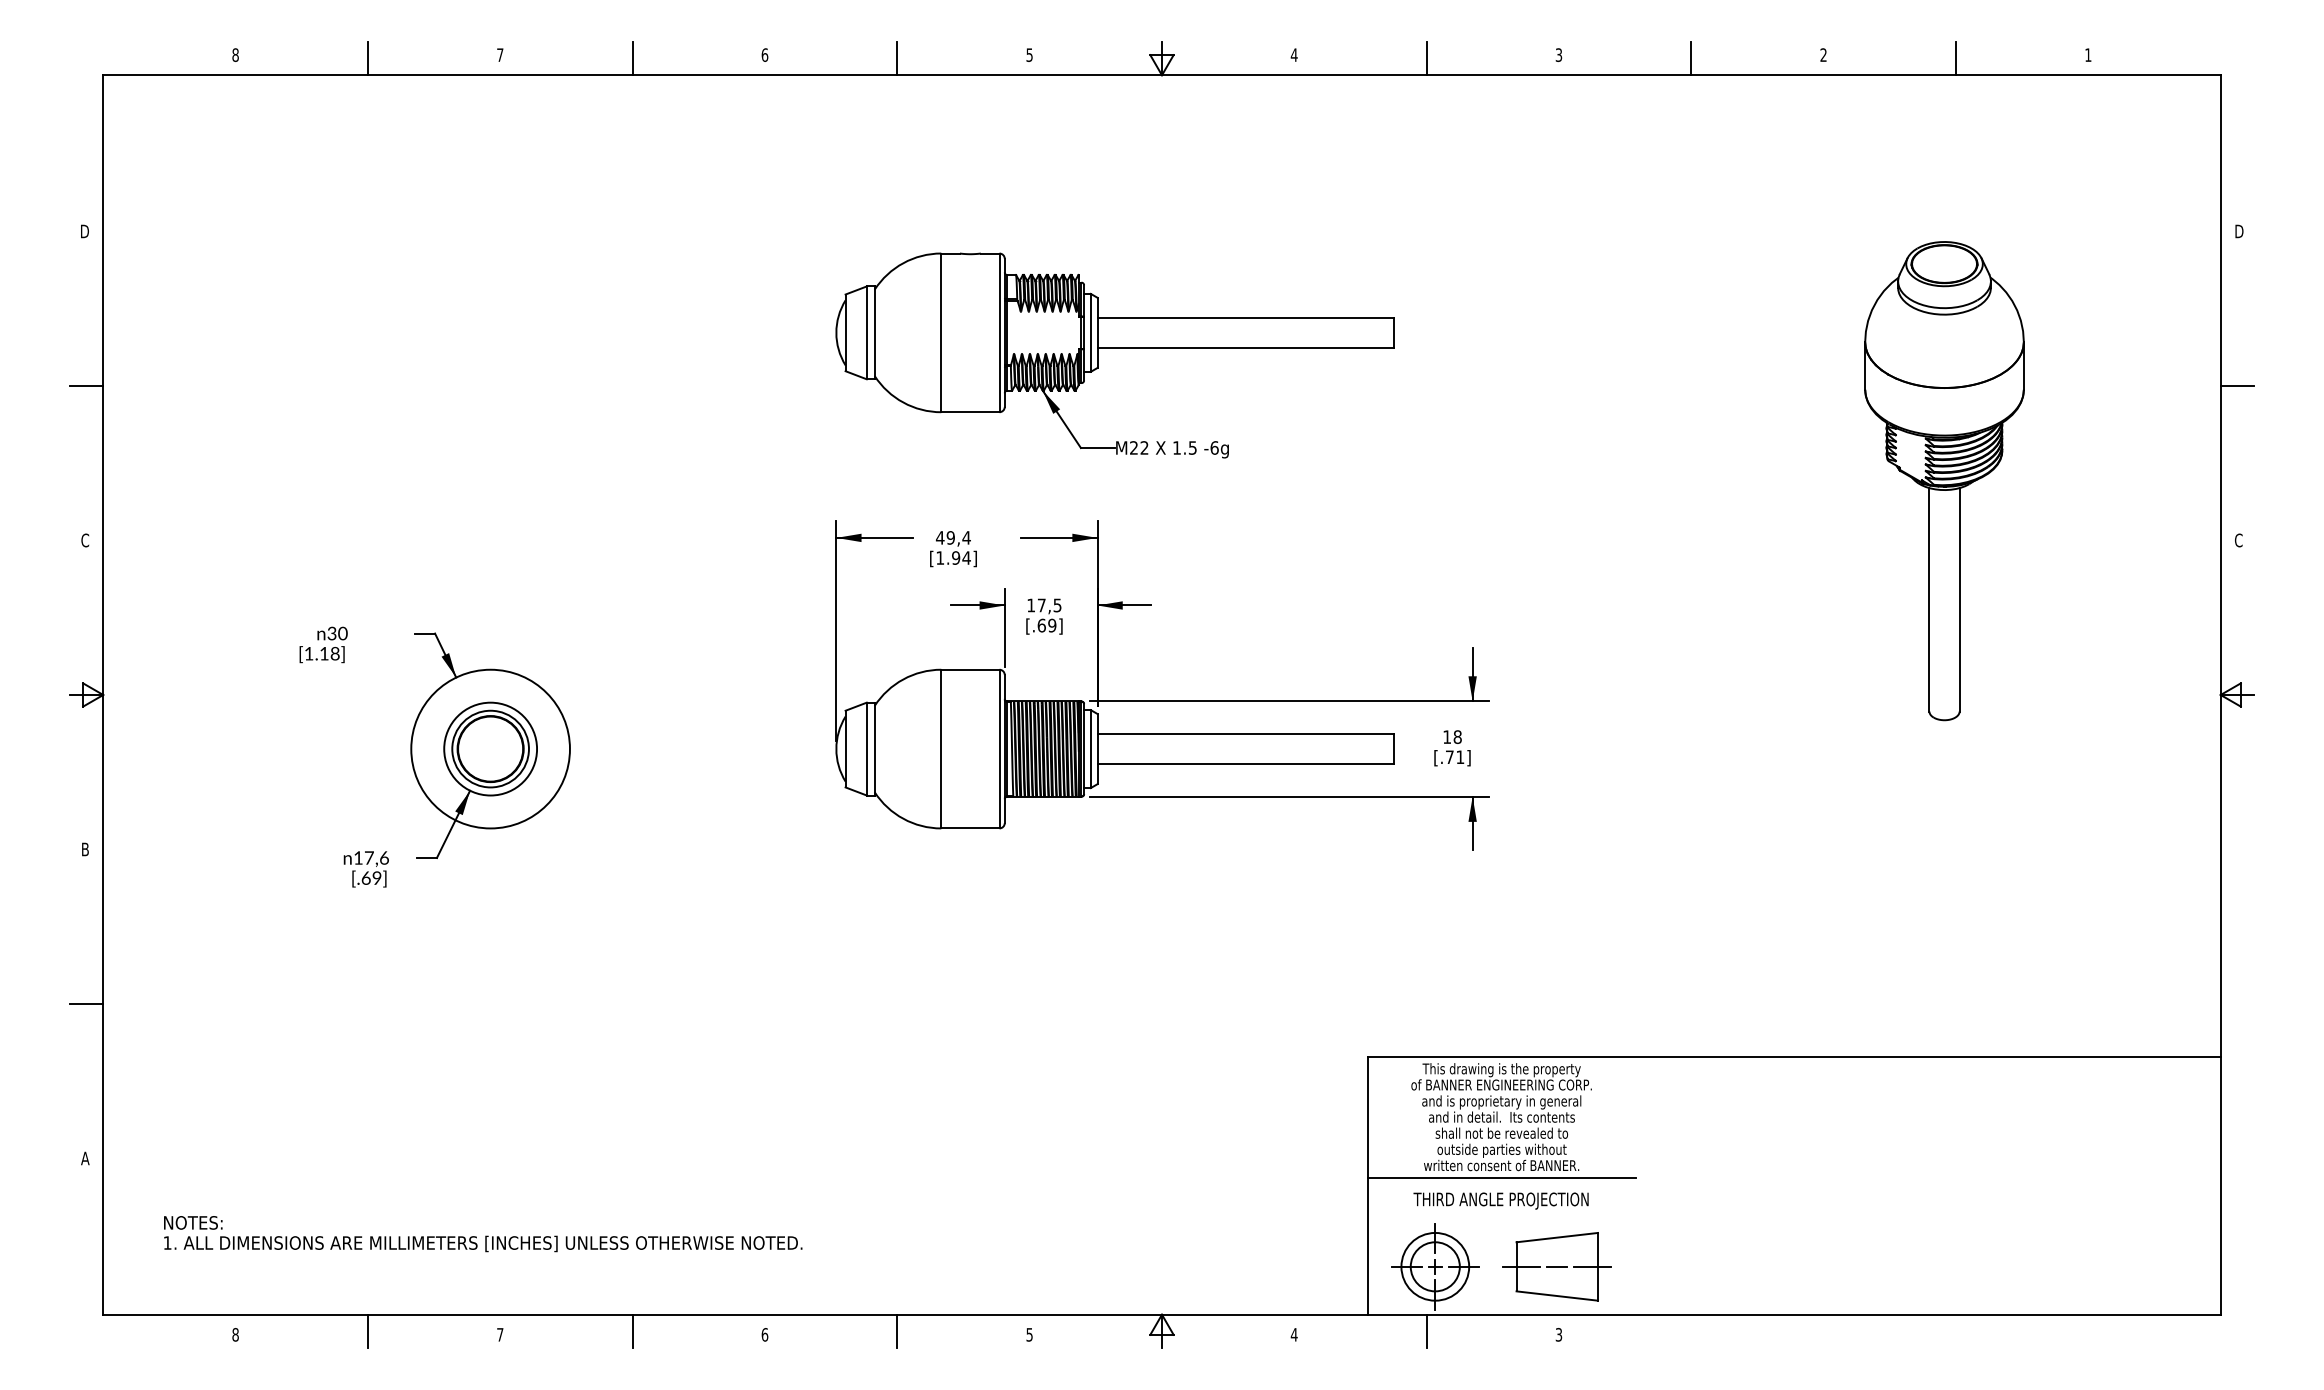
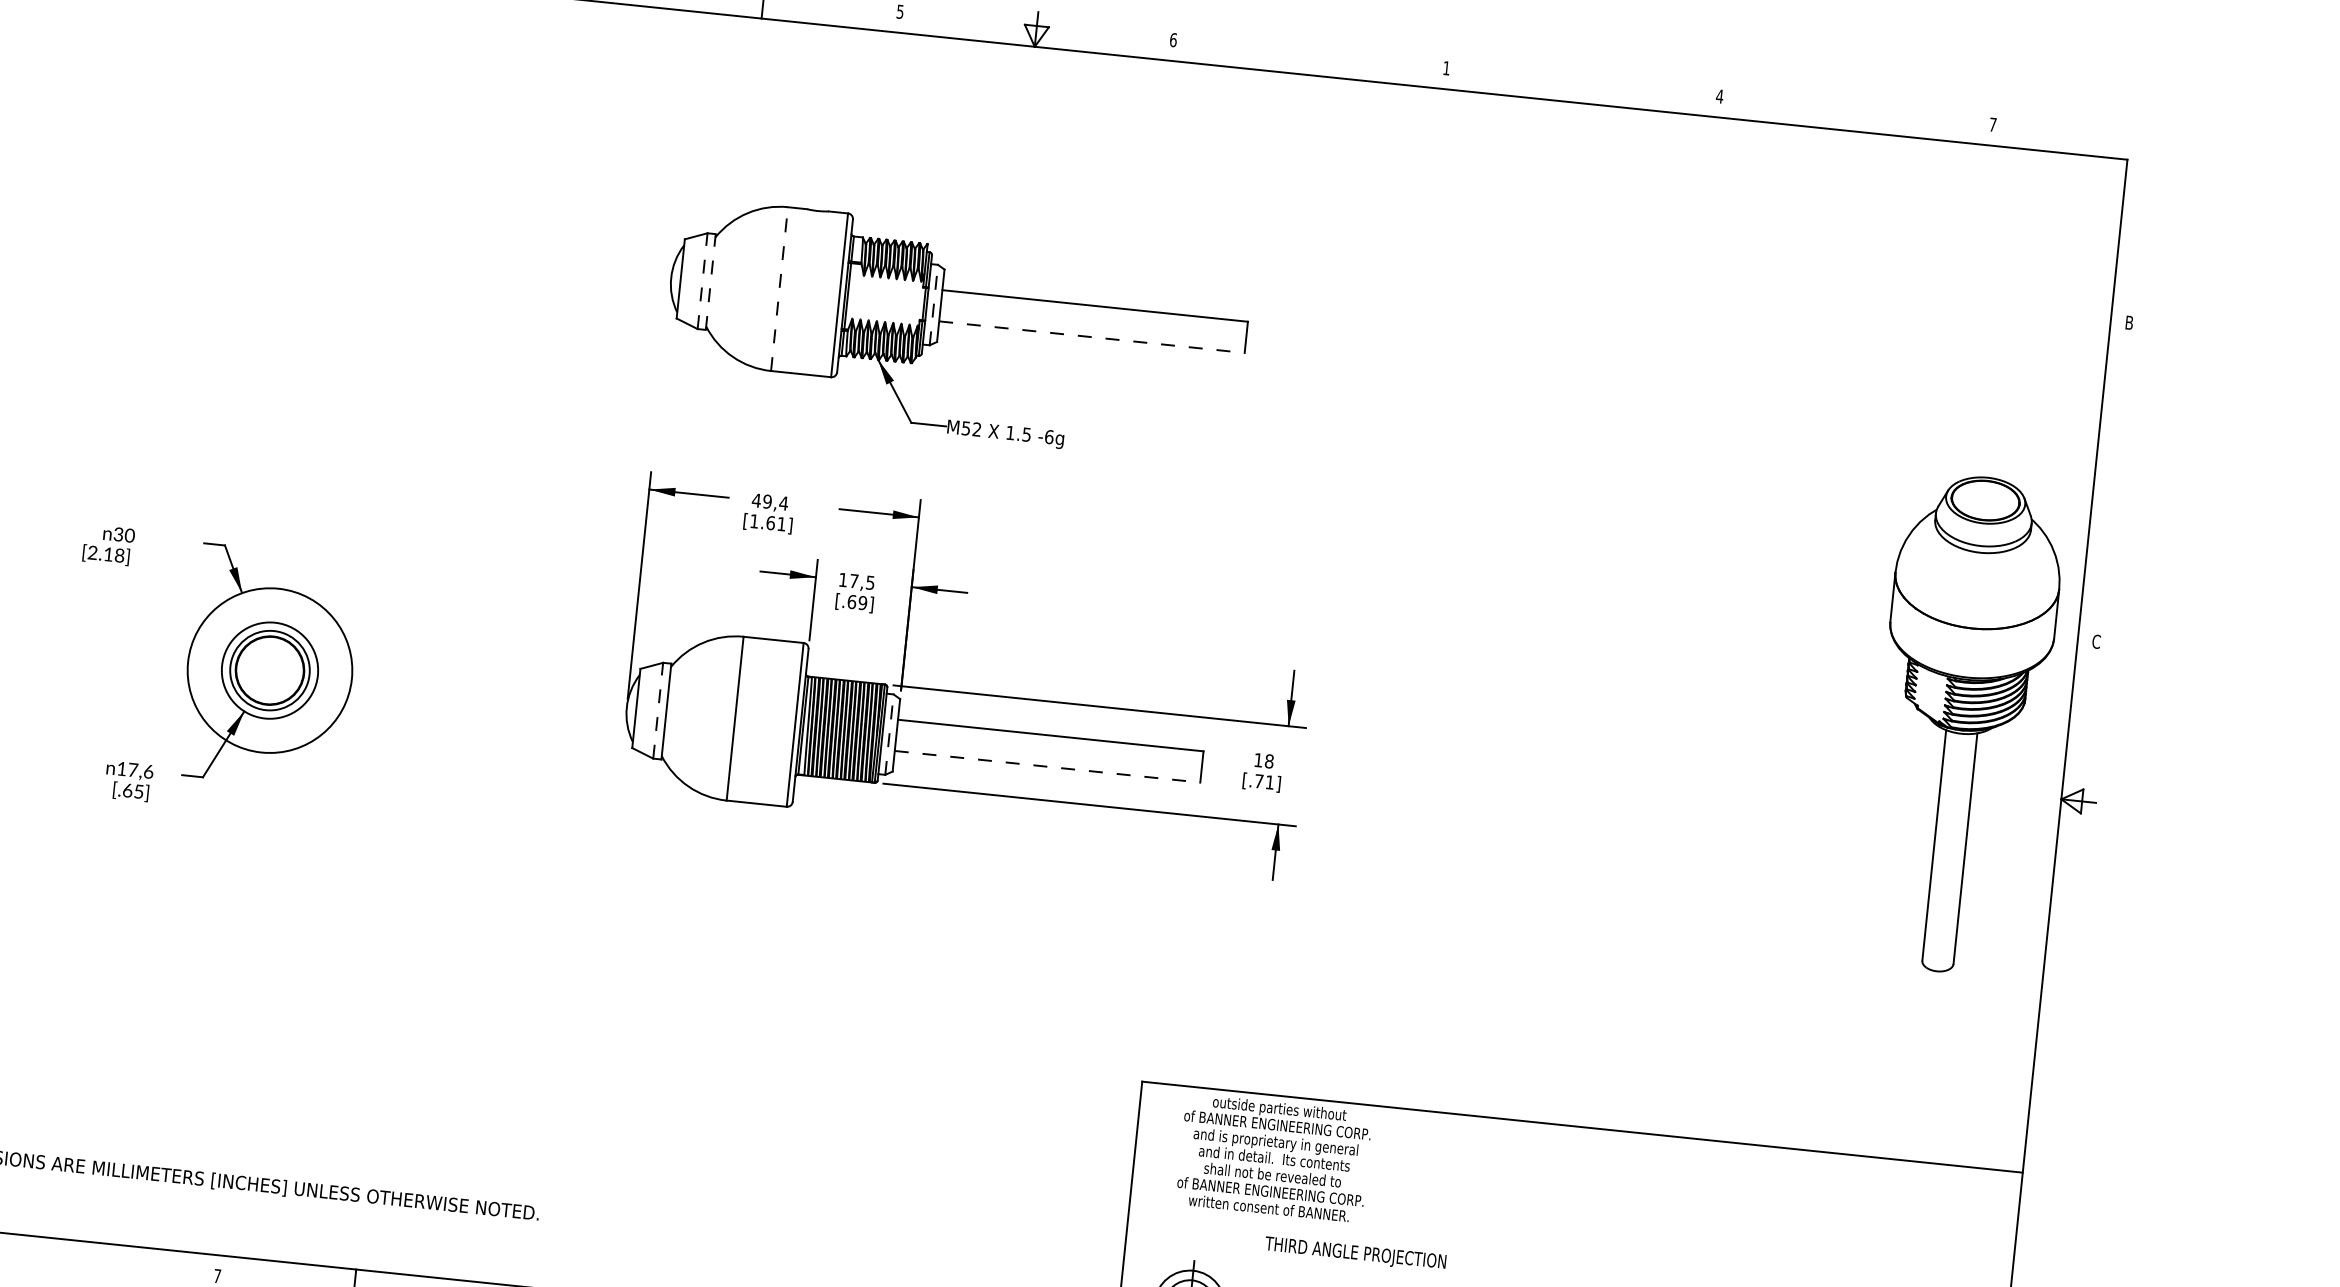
text: (1293, 54) -> (1172, 39), 4 -> 6
text: (1823, 54) -> (1719, 95), 2 -> 4
text: (2088, 54) -> (1993, 124), 1 -> 7
text: (1558, 55) -> (1446, 68), 3 -> 1
line: (1426, 58) -> (1309, 57), removed
line: (1691, 58) -> (1583, 85), removed
line: (1956, 58) -> (1856, 114), removed
text: (2239, 231) -> (2130, 322), D -> B
line: (866, 332) -> (702, 280), solid -> dashed
line: (874, 332) -> (710, 281), solid -> dashed
line: (941, 332) -> (779, 288), solid -> dashed
line: (1090, 332) -> (933, 304), solid -> dashed
line: (1246, 347) -> (1092, 336), solid -> dashed
line: (2237, 385) -> (2111, 481), removed
text: (1133, 447) -> (965, 427), M22 -> M52
part: (1944, 481) -> (1962, 724), moved
text: (961, 557) -> (776, 523), [1.94] -> [1.61]
text: (308, 653) -> (92, 552), [1.18] -> [2.18]
line: (866, 748) -> (657, 710), solid -> dashed
line: (1090, 749) -> (889, 735), solid -> dashed
line: (1246, 764) -> (1048, 767), solid -> dashed
text: (376, 877) -> (138, 790), [.69] -> [.65]
text: (1501, 1070) -> (1279, 1110), This drawing is the property -> outside parties without
text: (1501, 1150) -> (1270, 1192), outside parties without -> of BANNER ENGINEERING CORP.
line: (1501, 1177) -> (1267, 1220), removed
text: (1500, 1200) -> (1354, 1253), moved
line: (367, 1331) -> (80, 1258), removed

